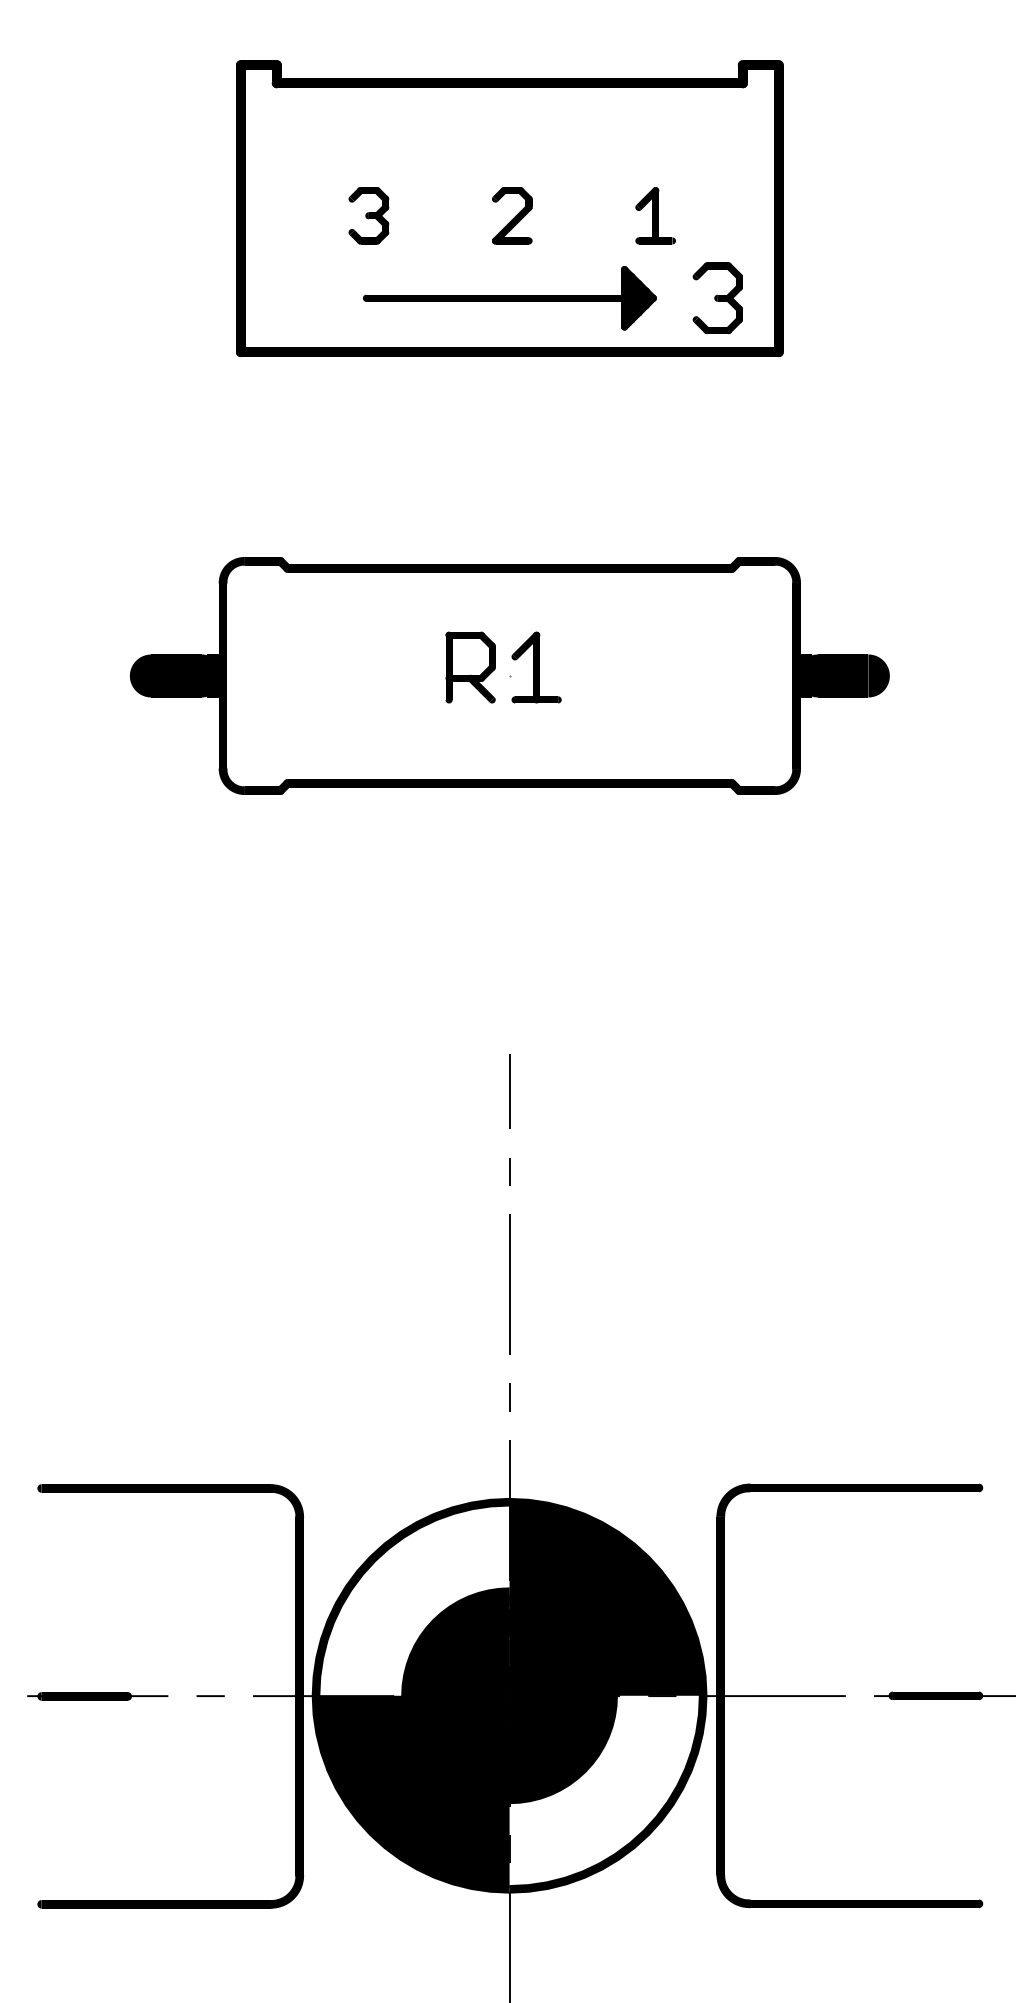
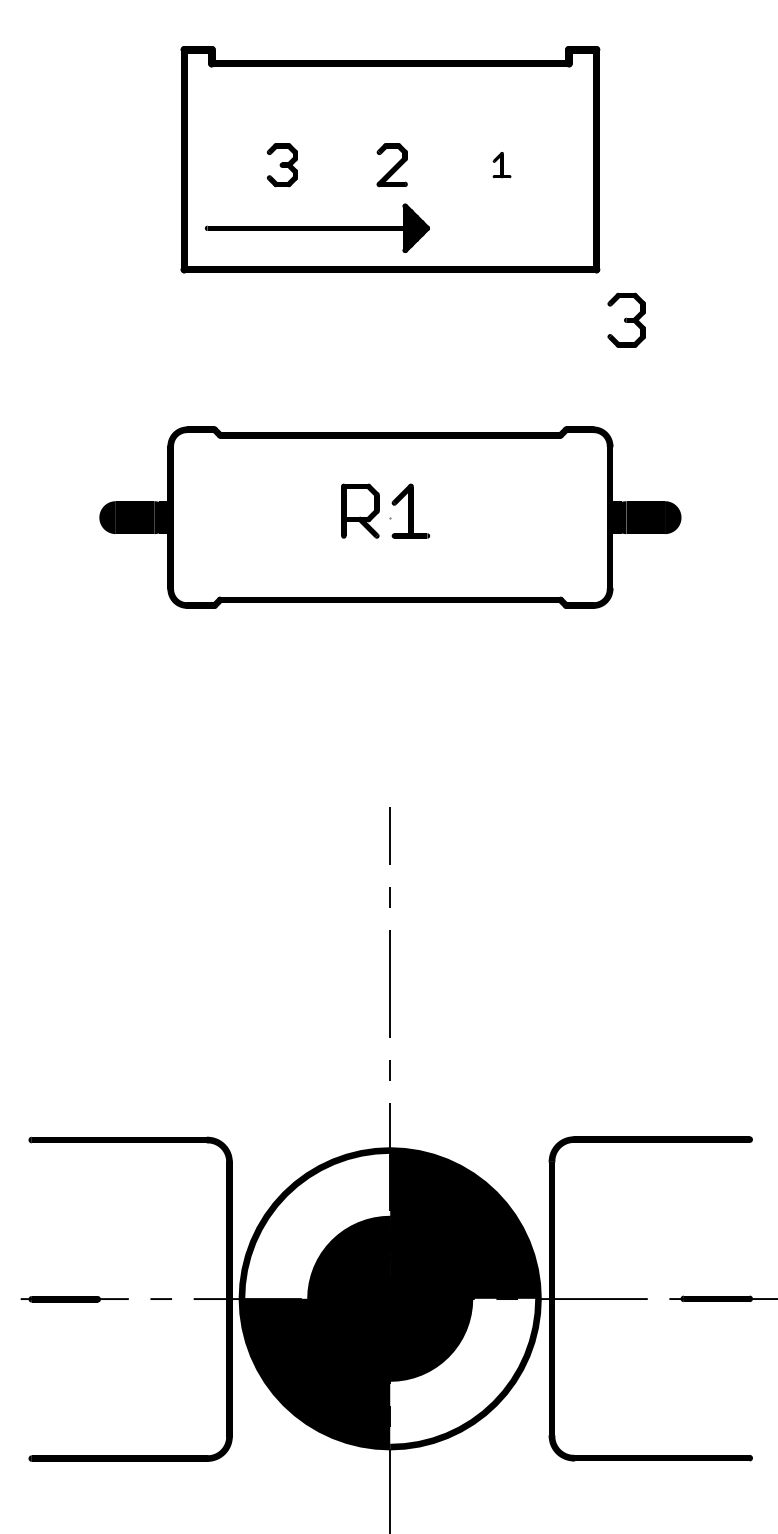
part: (654, 214) -> (501, 164), size x0.6
part: (508, 297) -> (316, 227), moved
part: (717, 297) -> (626, 319), moved

